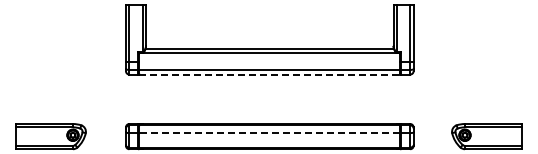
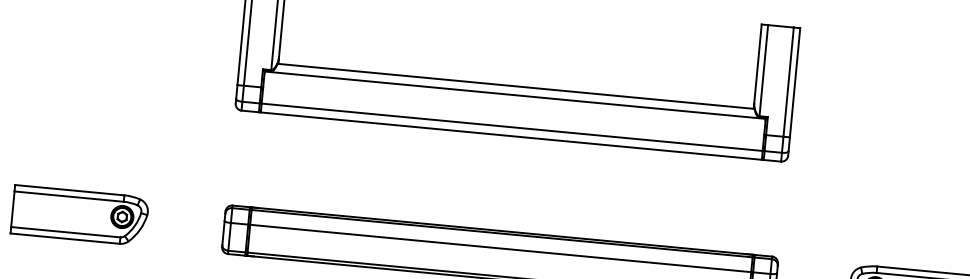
line: (270, 74) -> (512, 136), dashed -> solid
line: (269, 133) -> (500, 249), dashed -> solid

